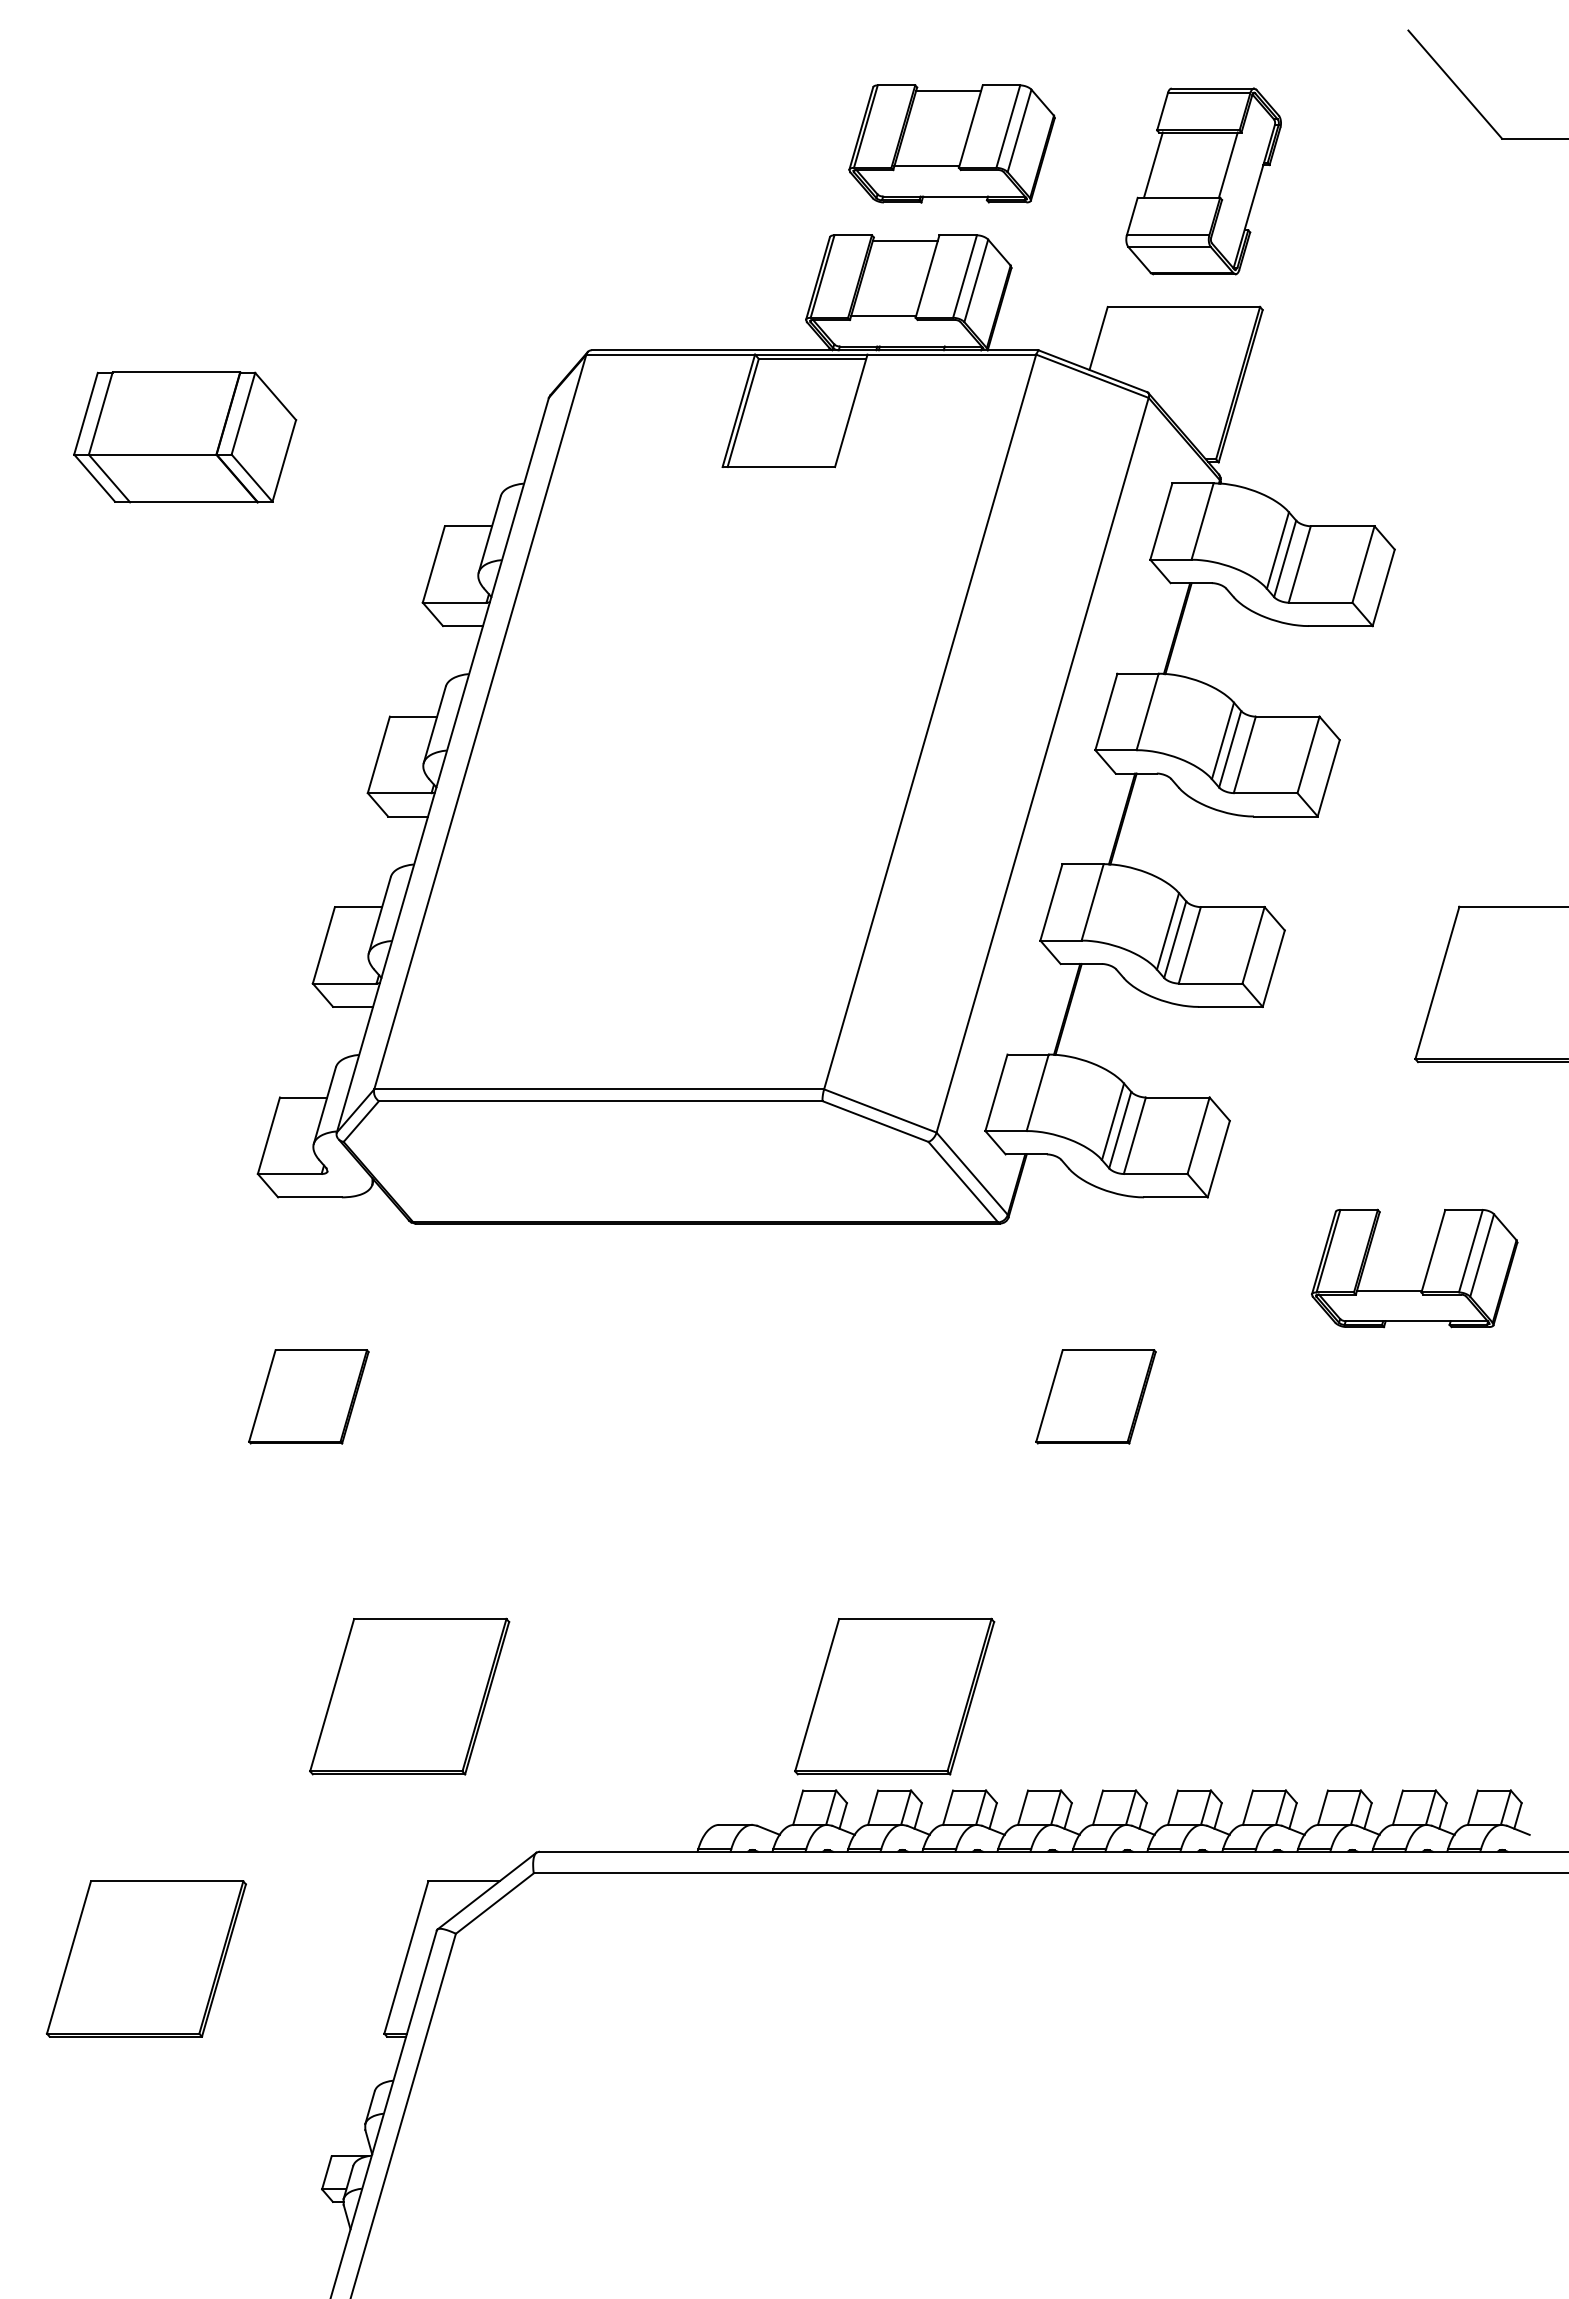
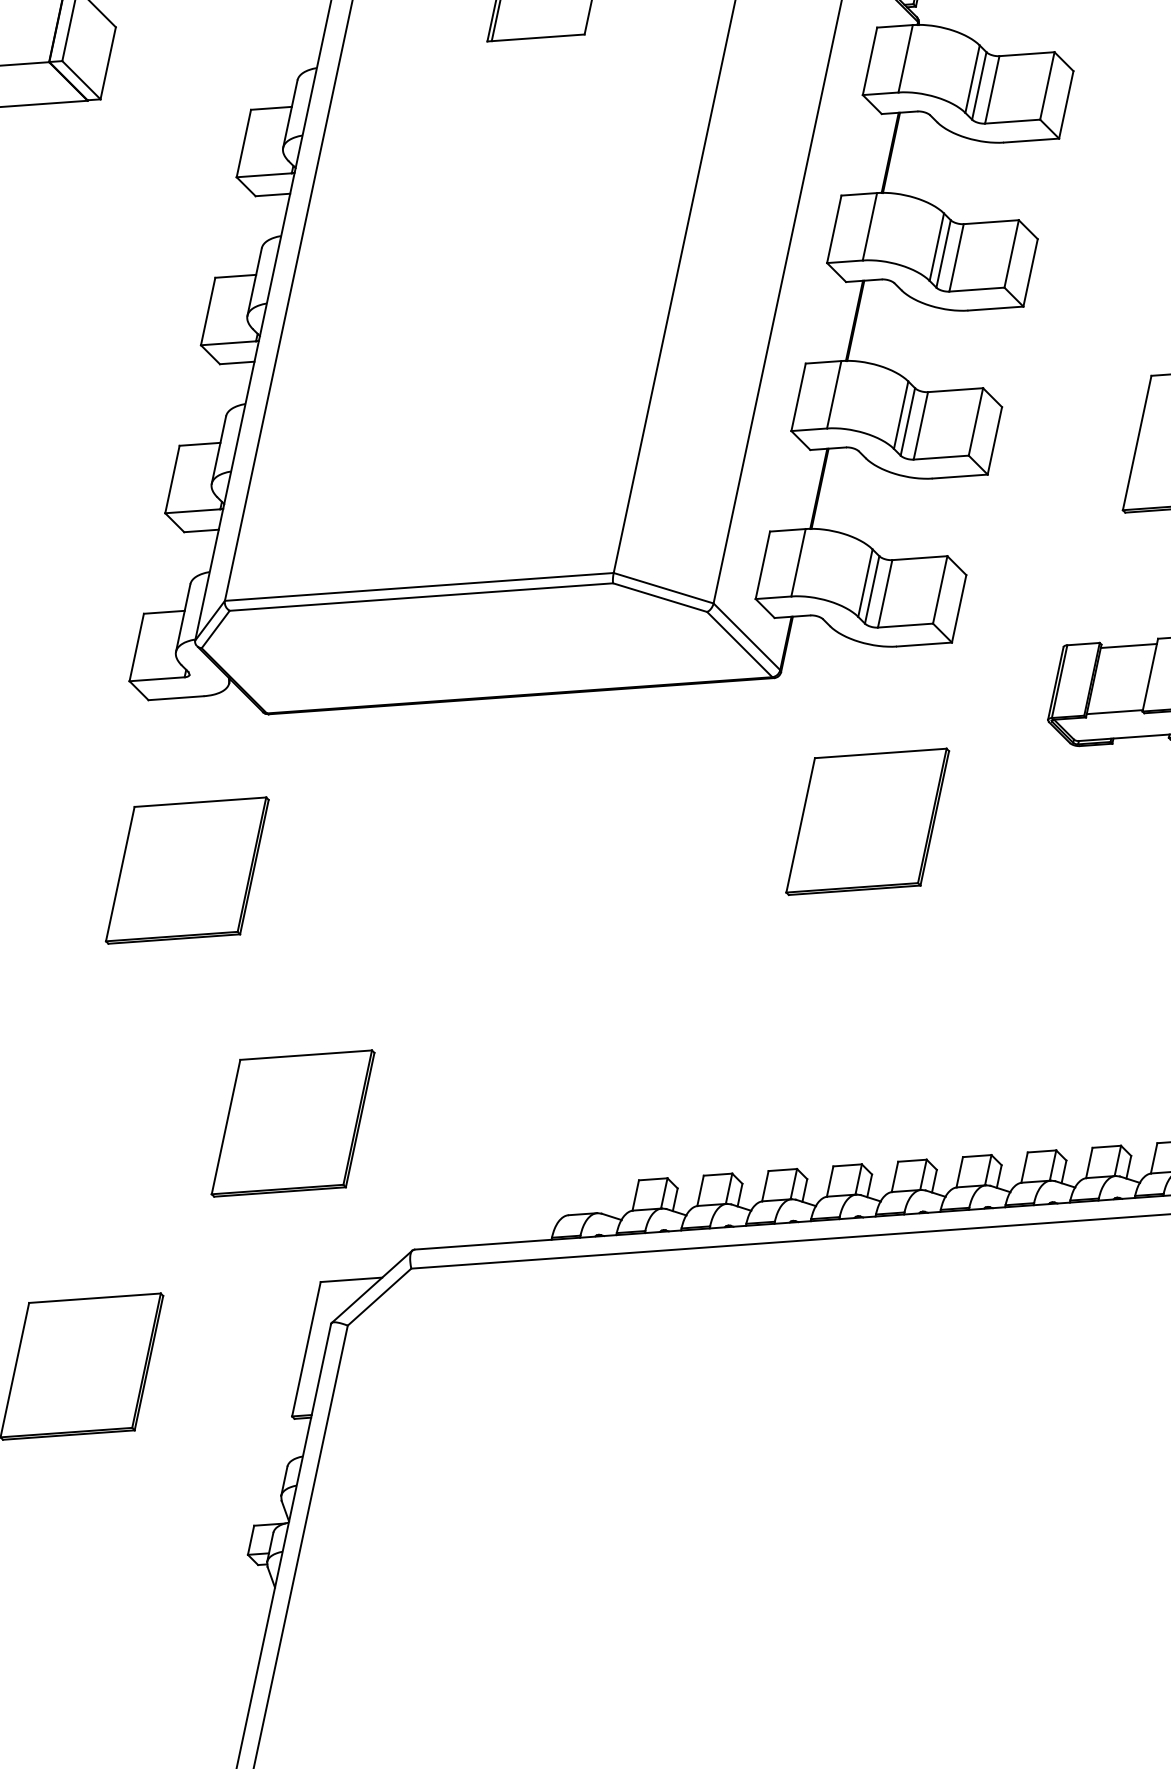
line: (1410, 1215) -> (1128, 645), added
part: (308, 1396) -> (187, 870), size x1.67
part: (1095, 1396) -> (867, 821), size x1.67
part: (894, 1696) -> (712, 1093), removed

